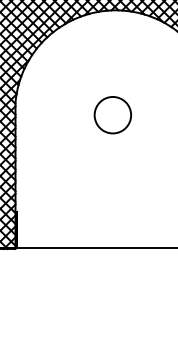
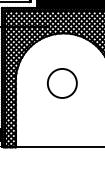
circle: (113, 115) -> (62, 83), size x1.67

